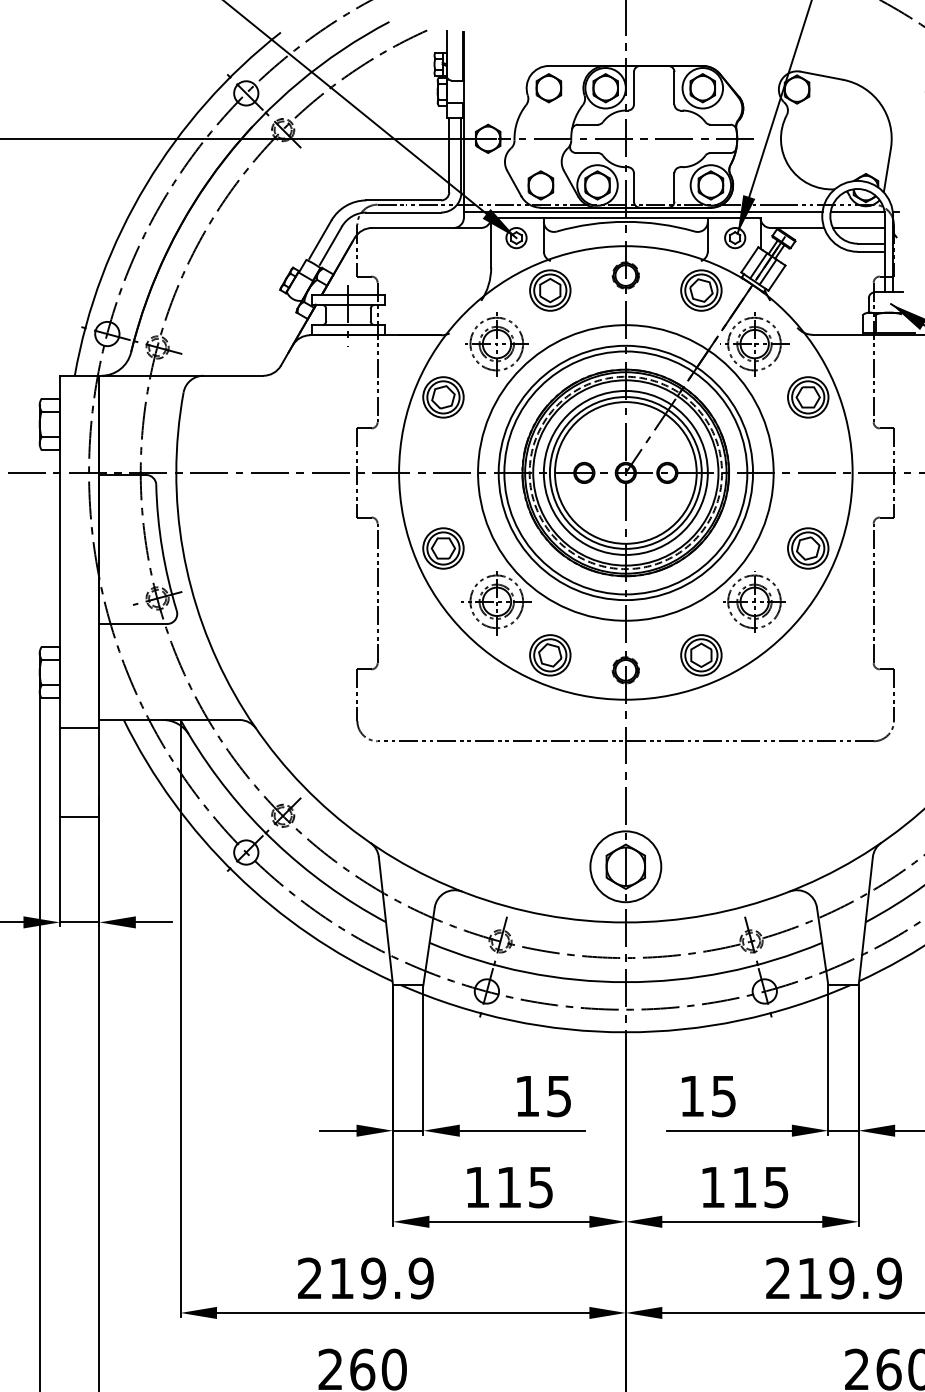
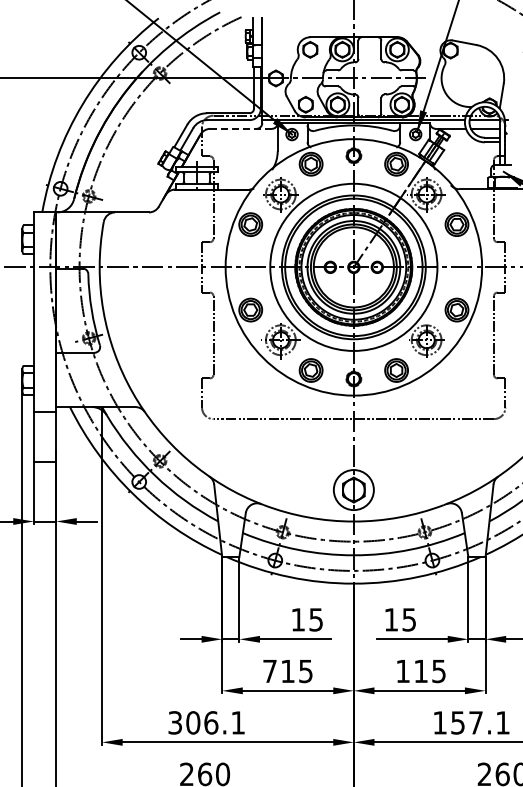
line: (427, 227) -> (241, 128), solid -> dashed
text: (476, 1187) -> (269, 671), 115 -> 715
text: (365, 1277) -> (206, 722), 219.9 -> 306.1
text: (833, 1277) -> (471, 722), 219.9 -> 157.1

